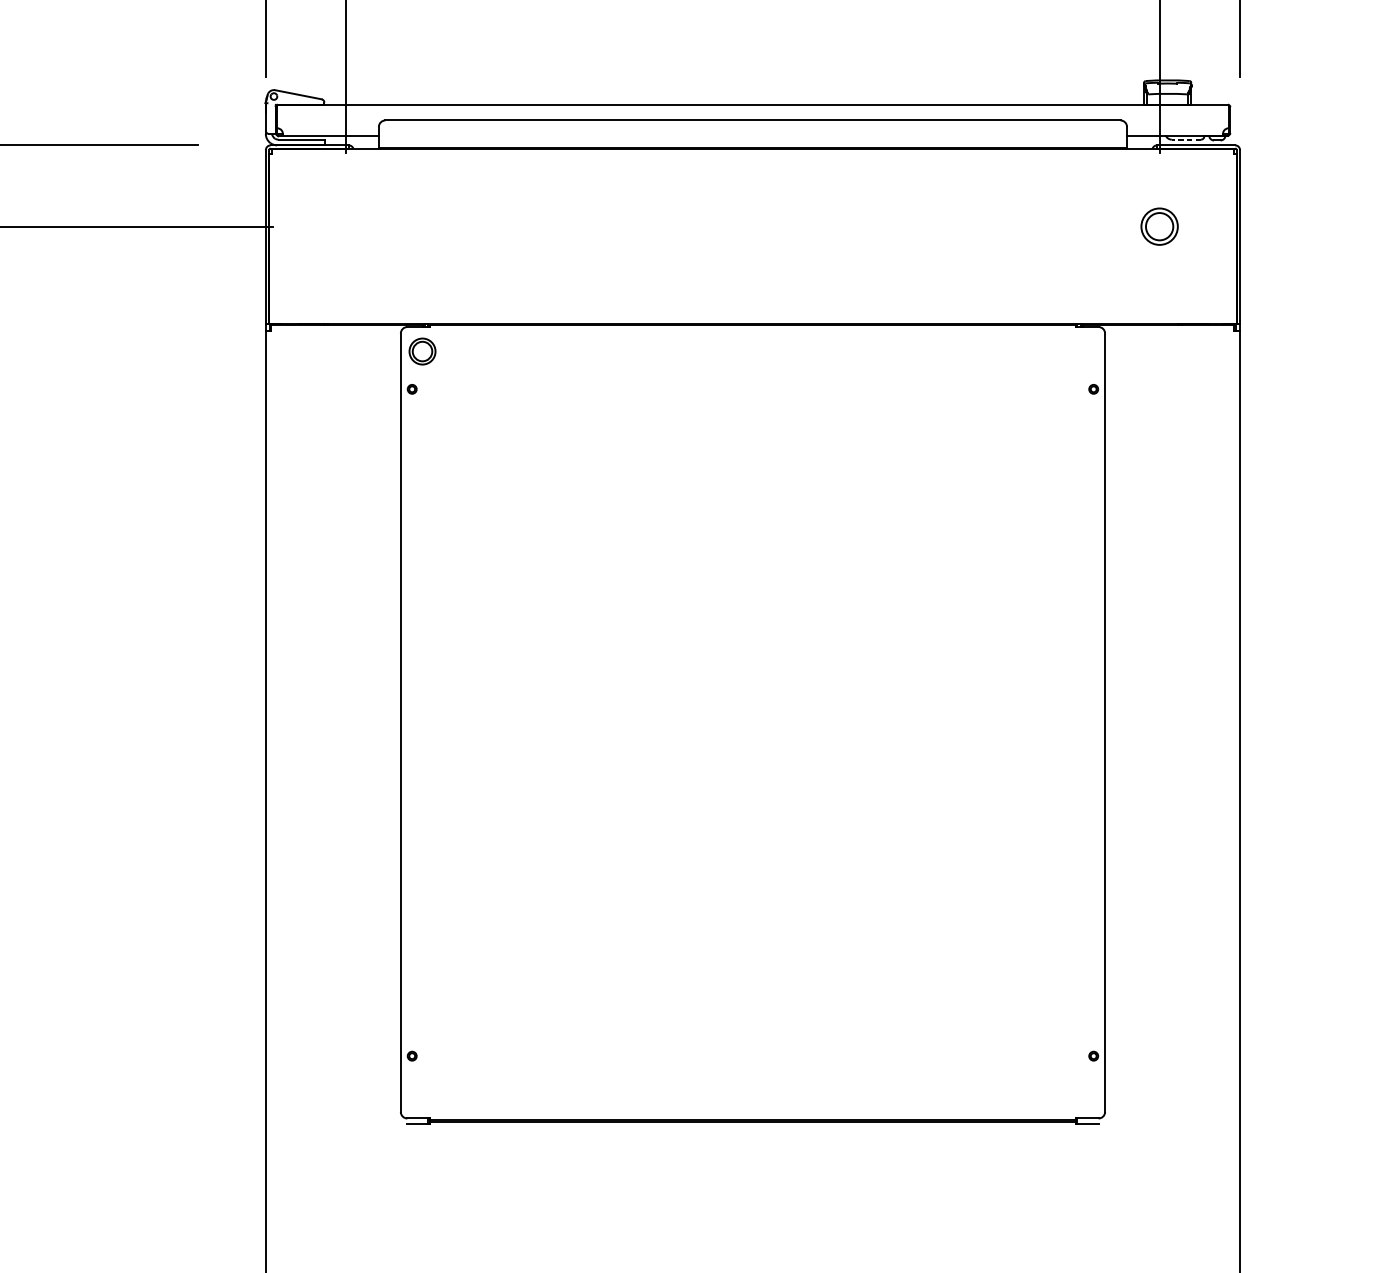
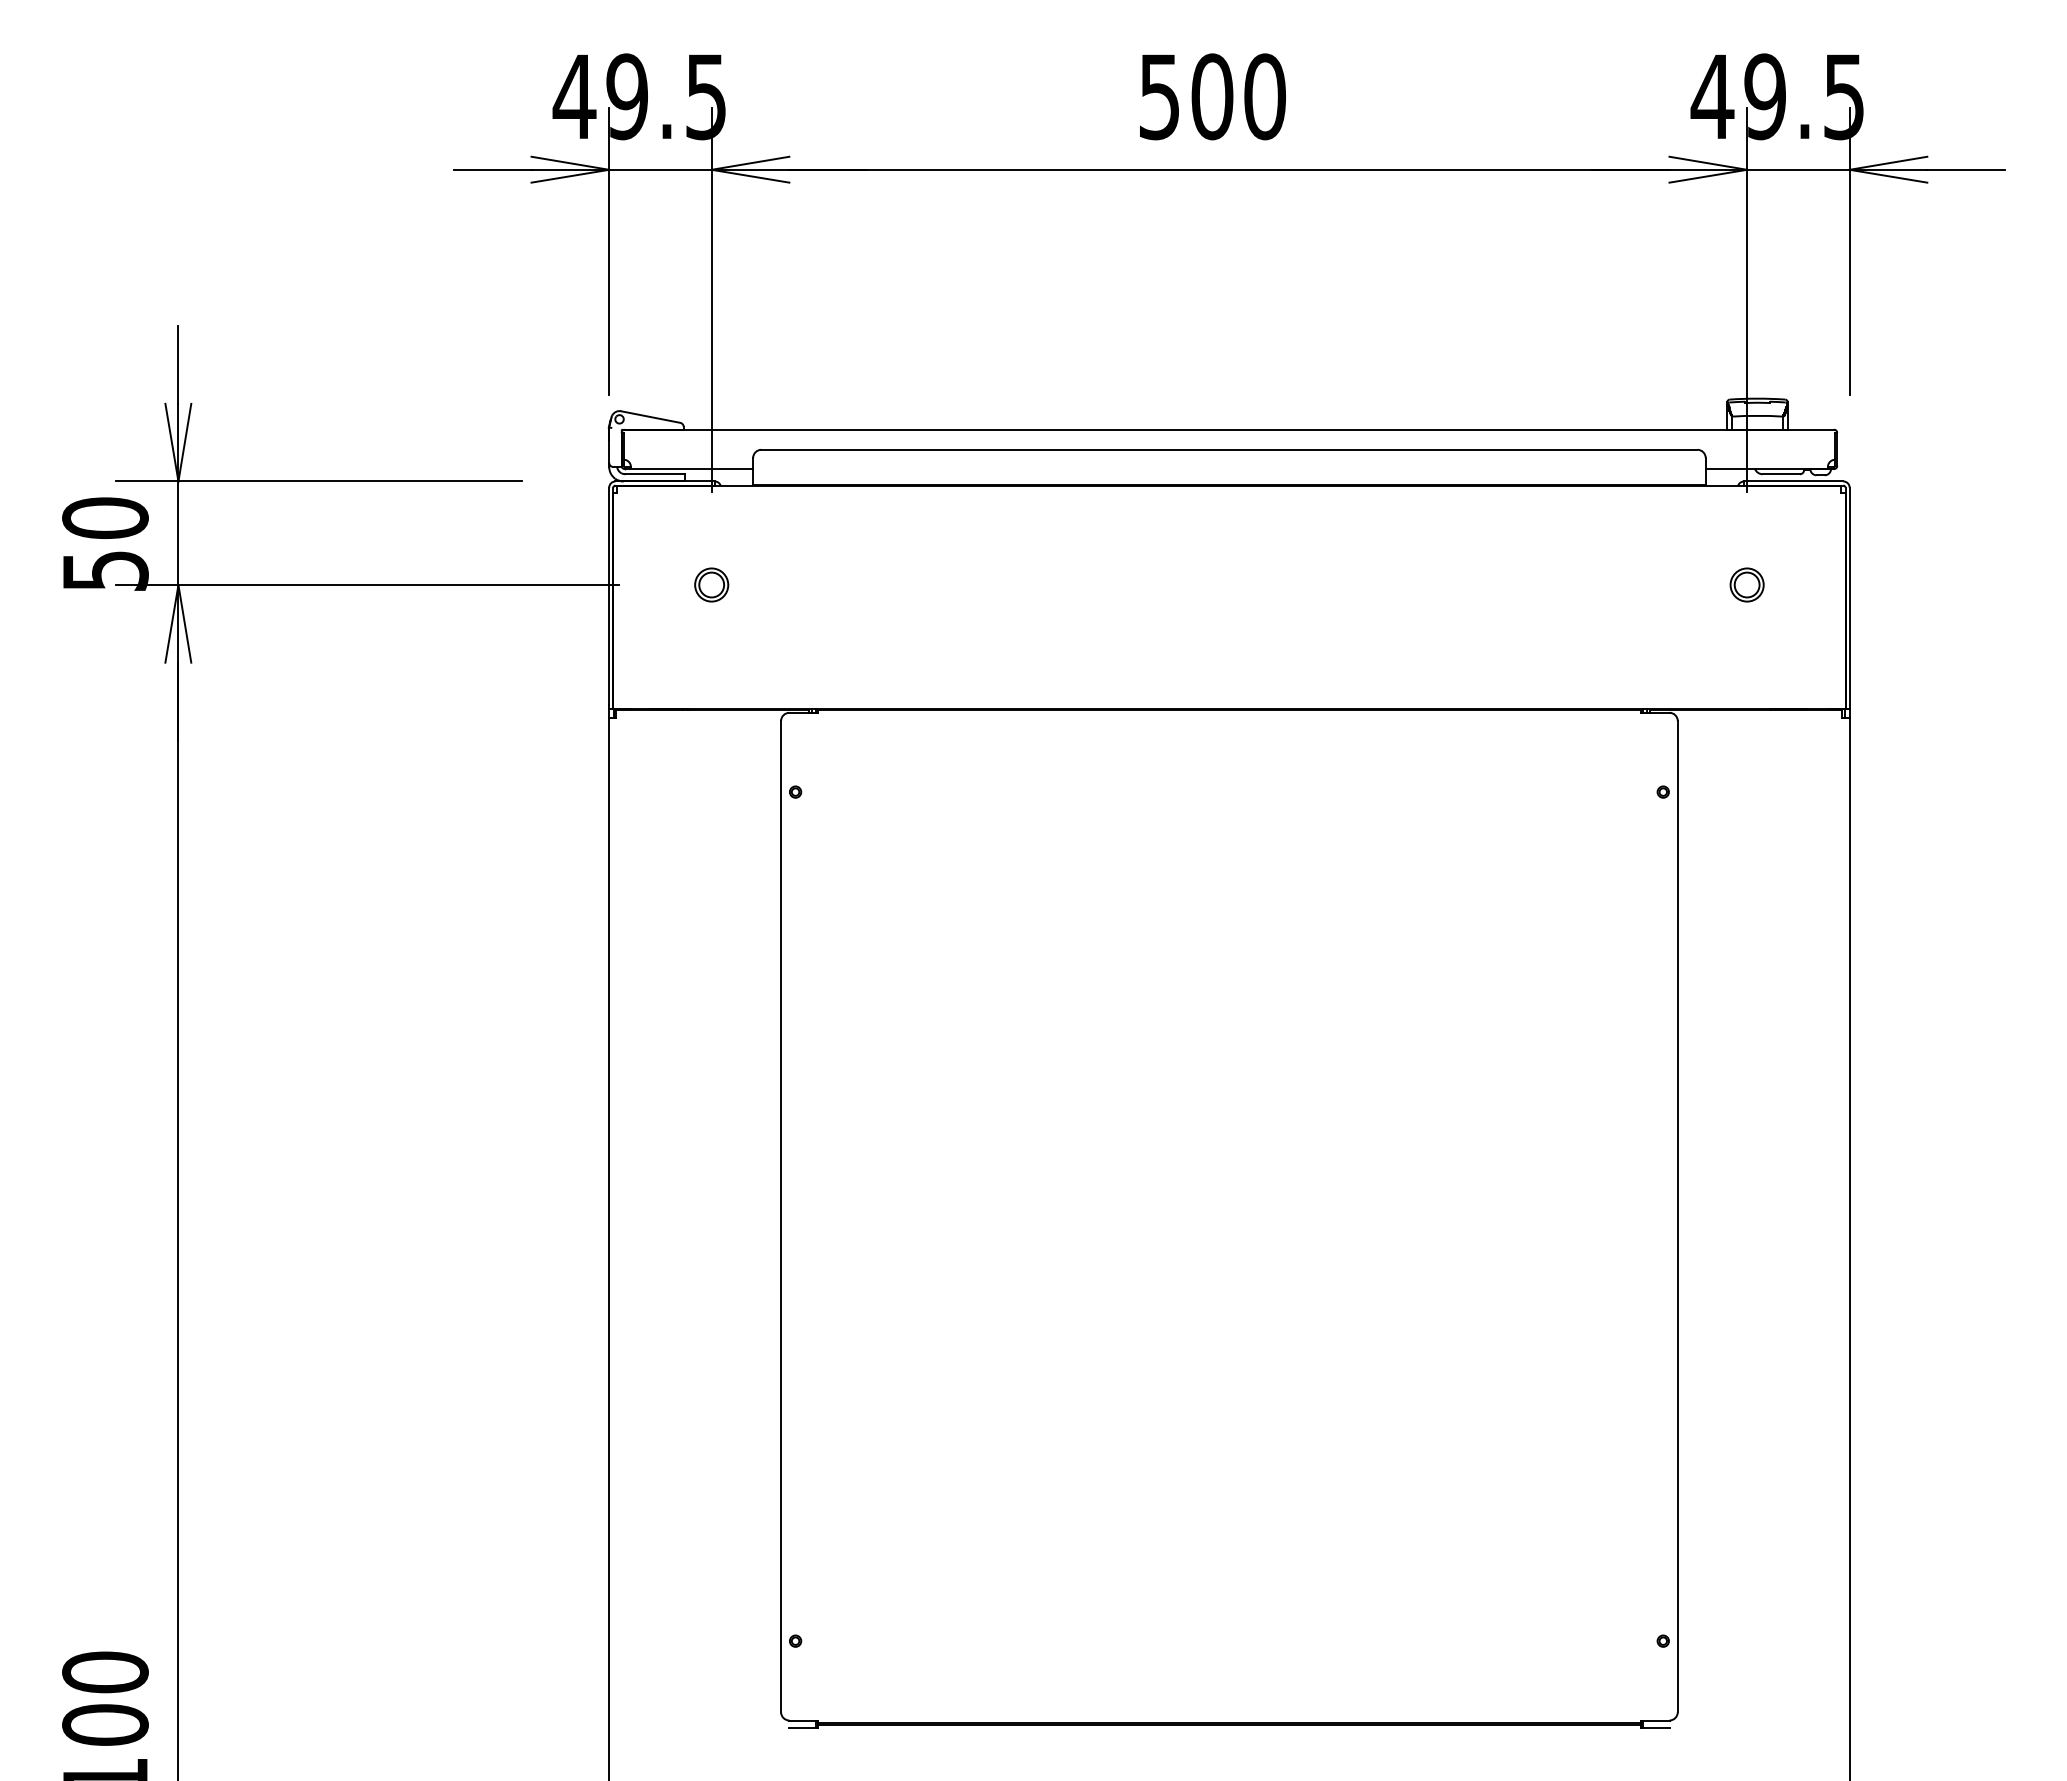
line: (1186, 139) -> (1781, 474), dashed -> solid
part: (1159, 226) -> (1746, 584), size x0.71
part: (422, 351) -> (711, 584), moved

